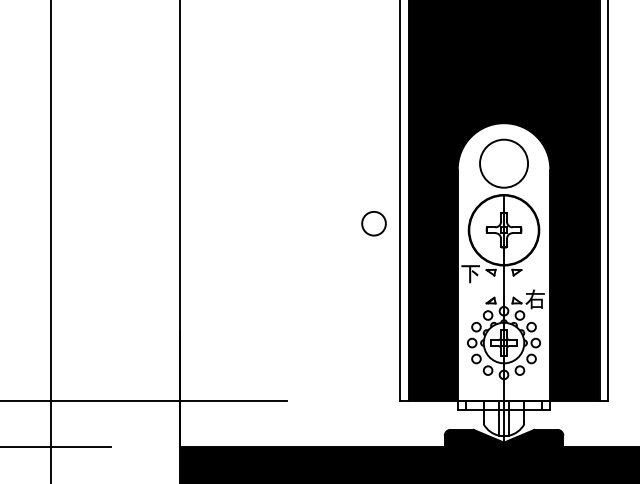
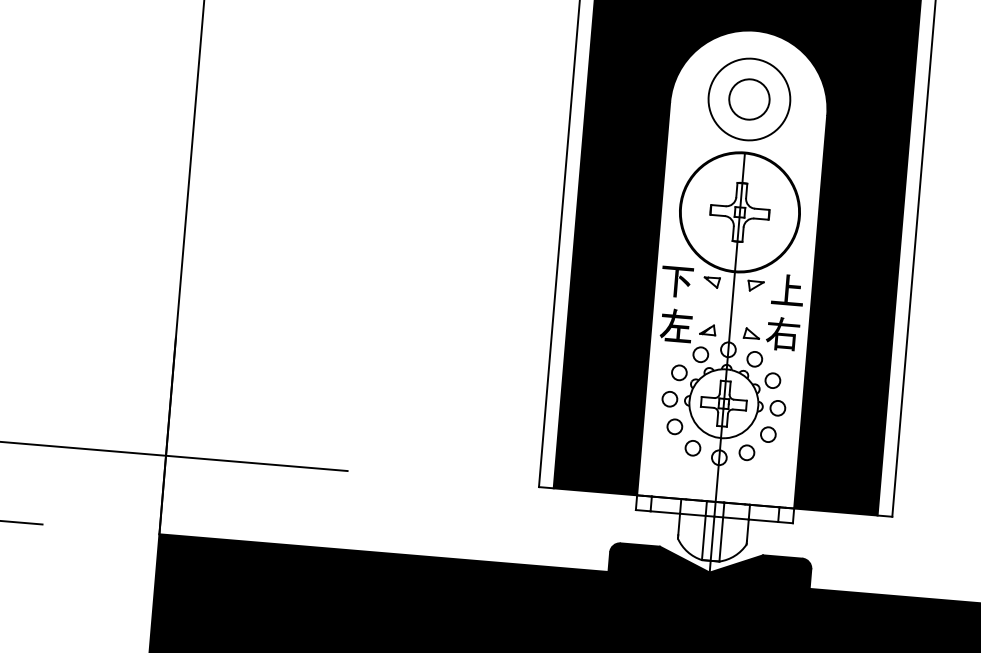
circle: (373, 223) -> (748, 99), moved
fill: (535, 273) -> (787, 290), added
fill: (472, 299) -> (676, 325), added

